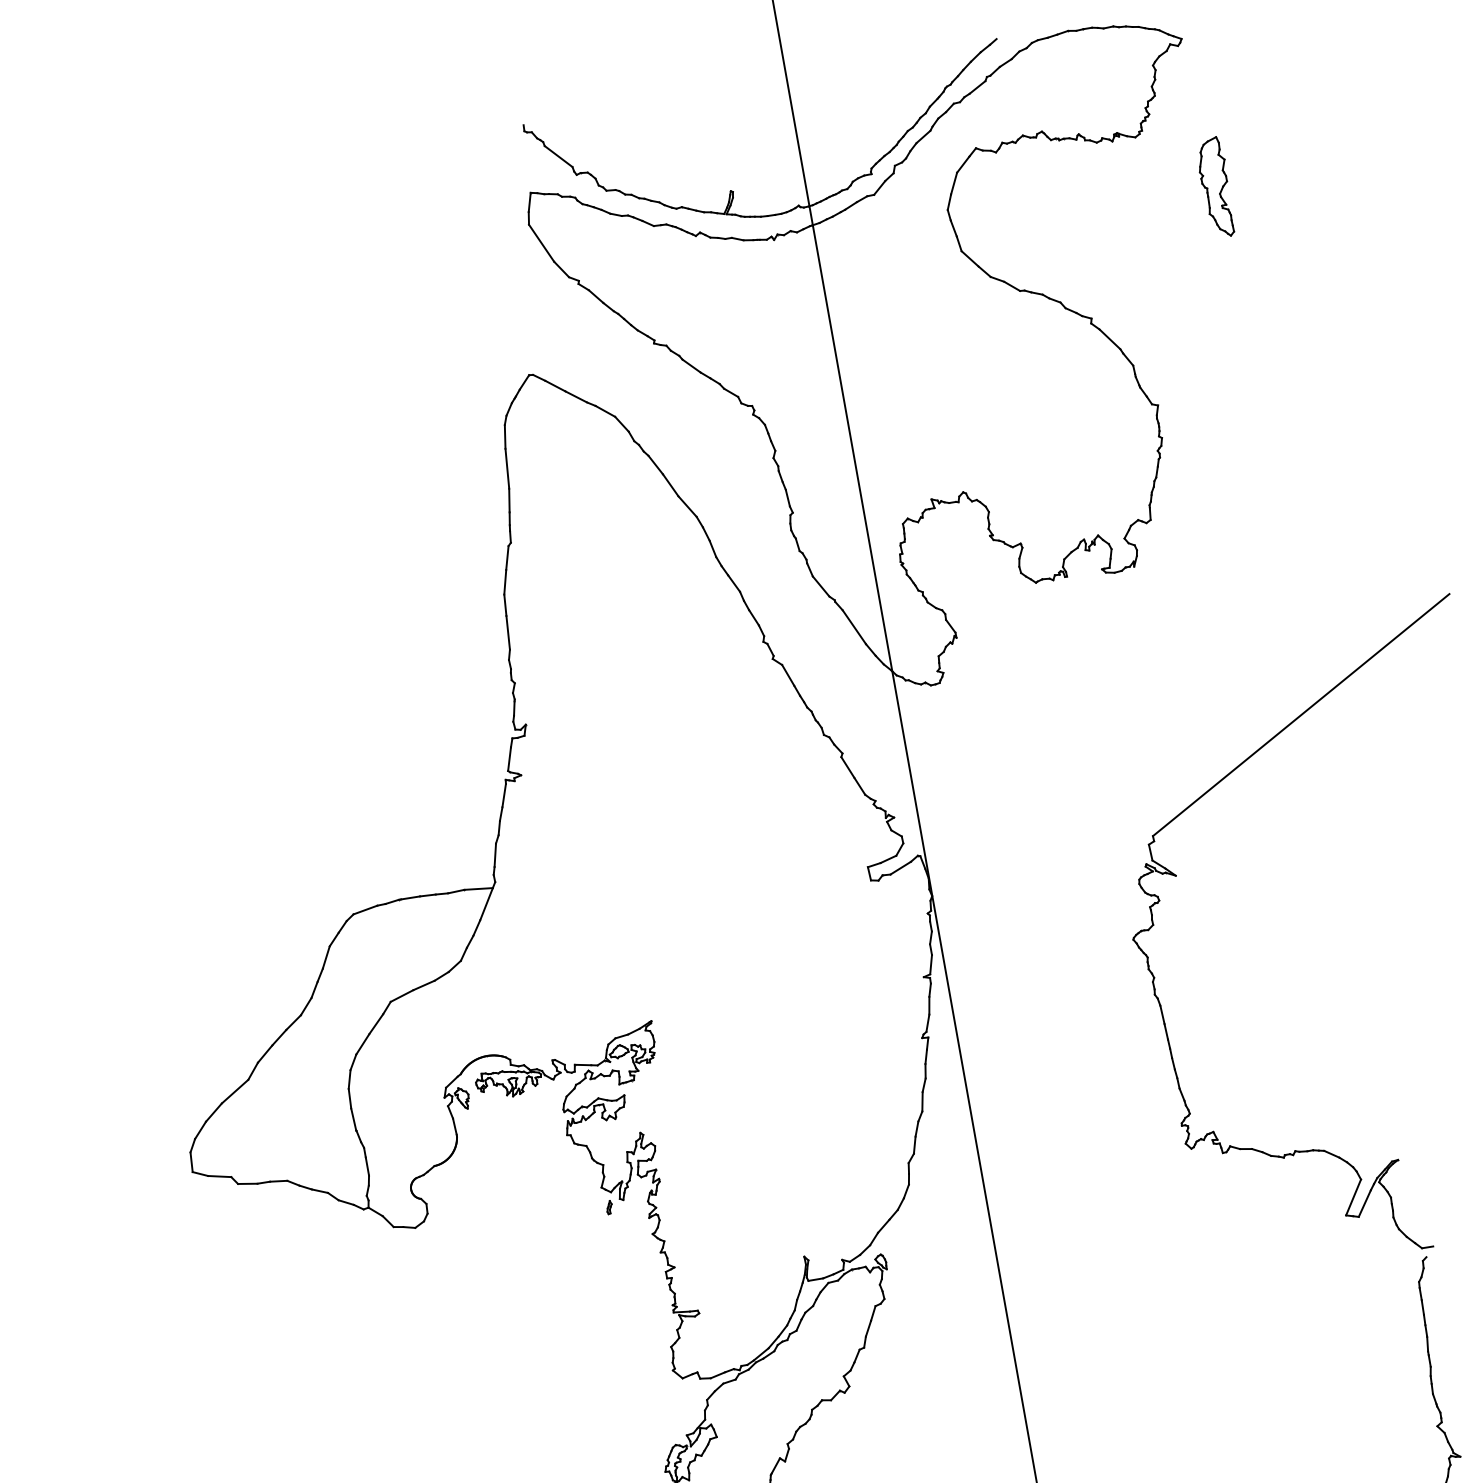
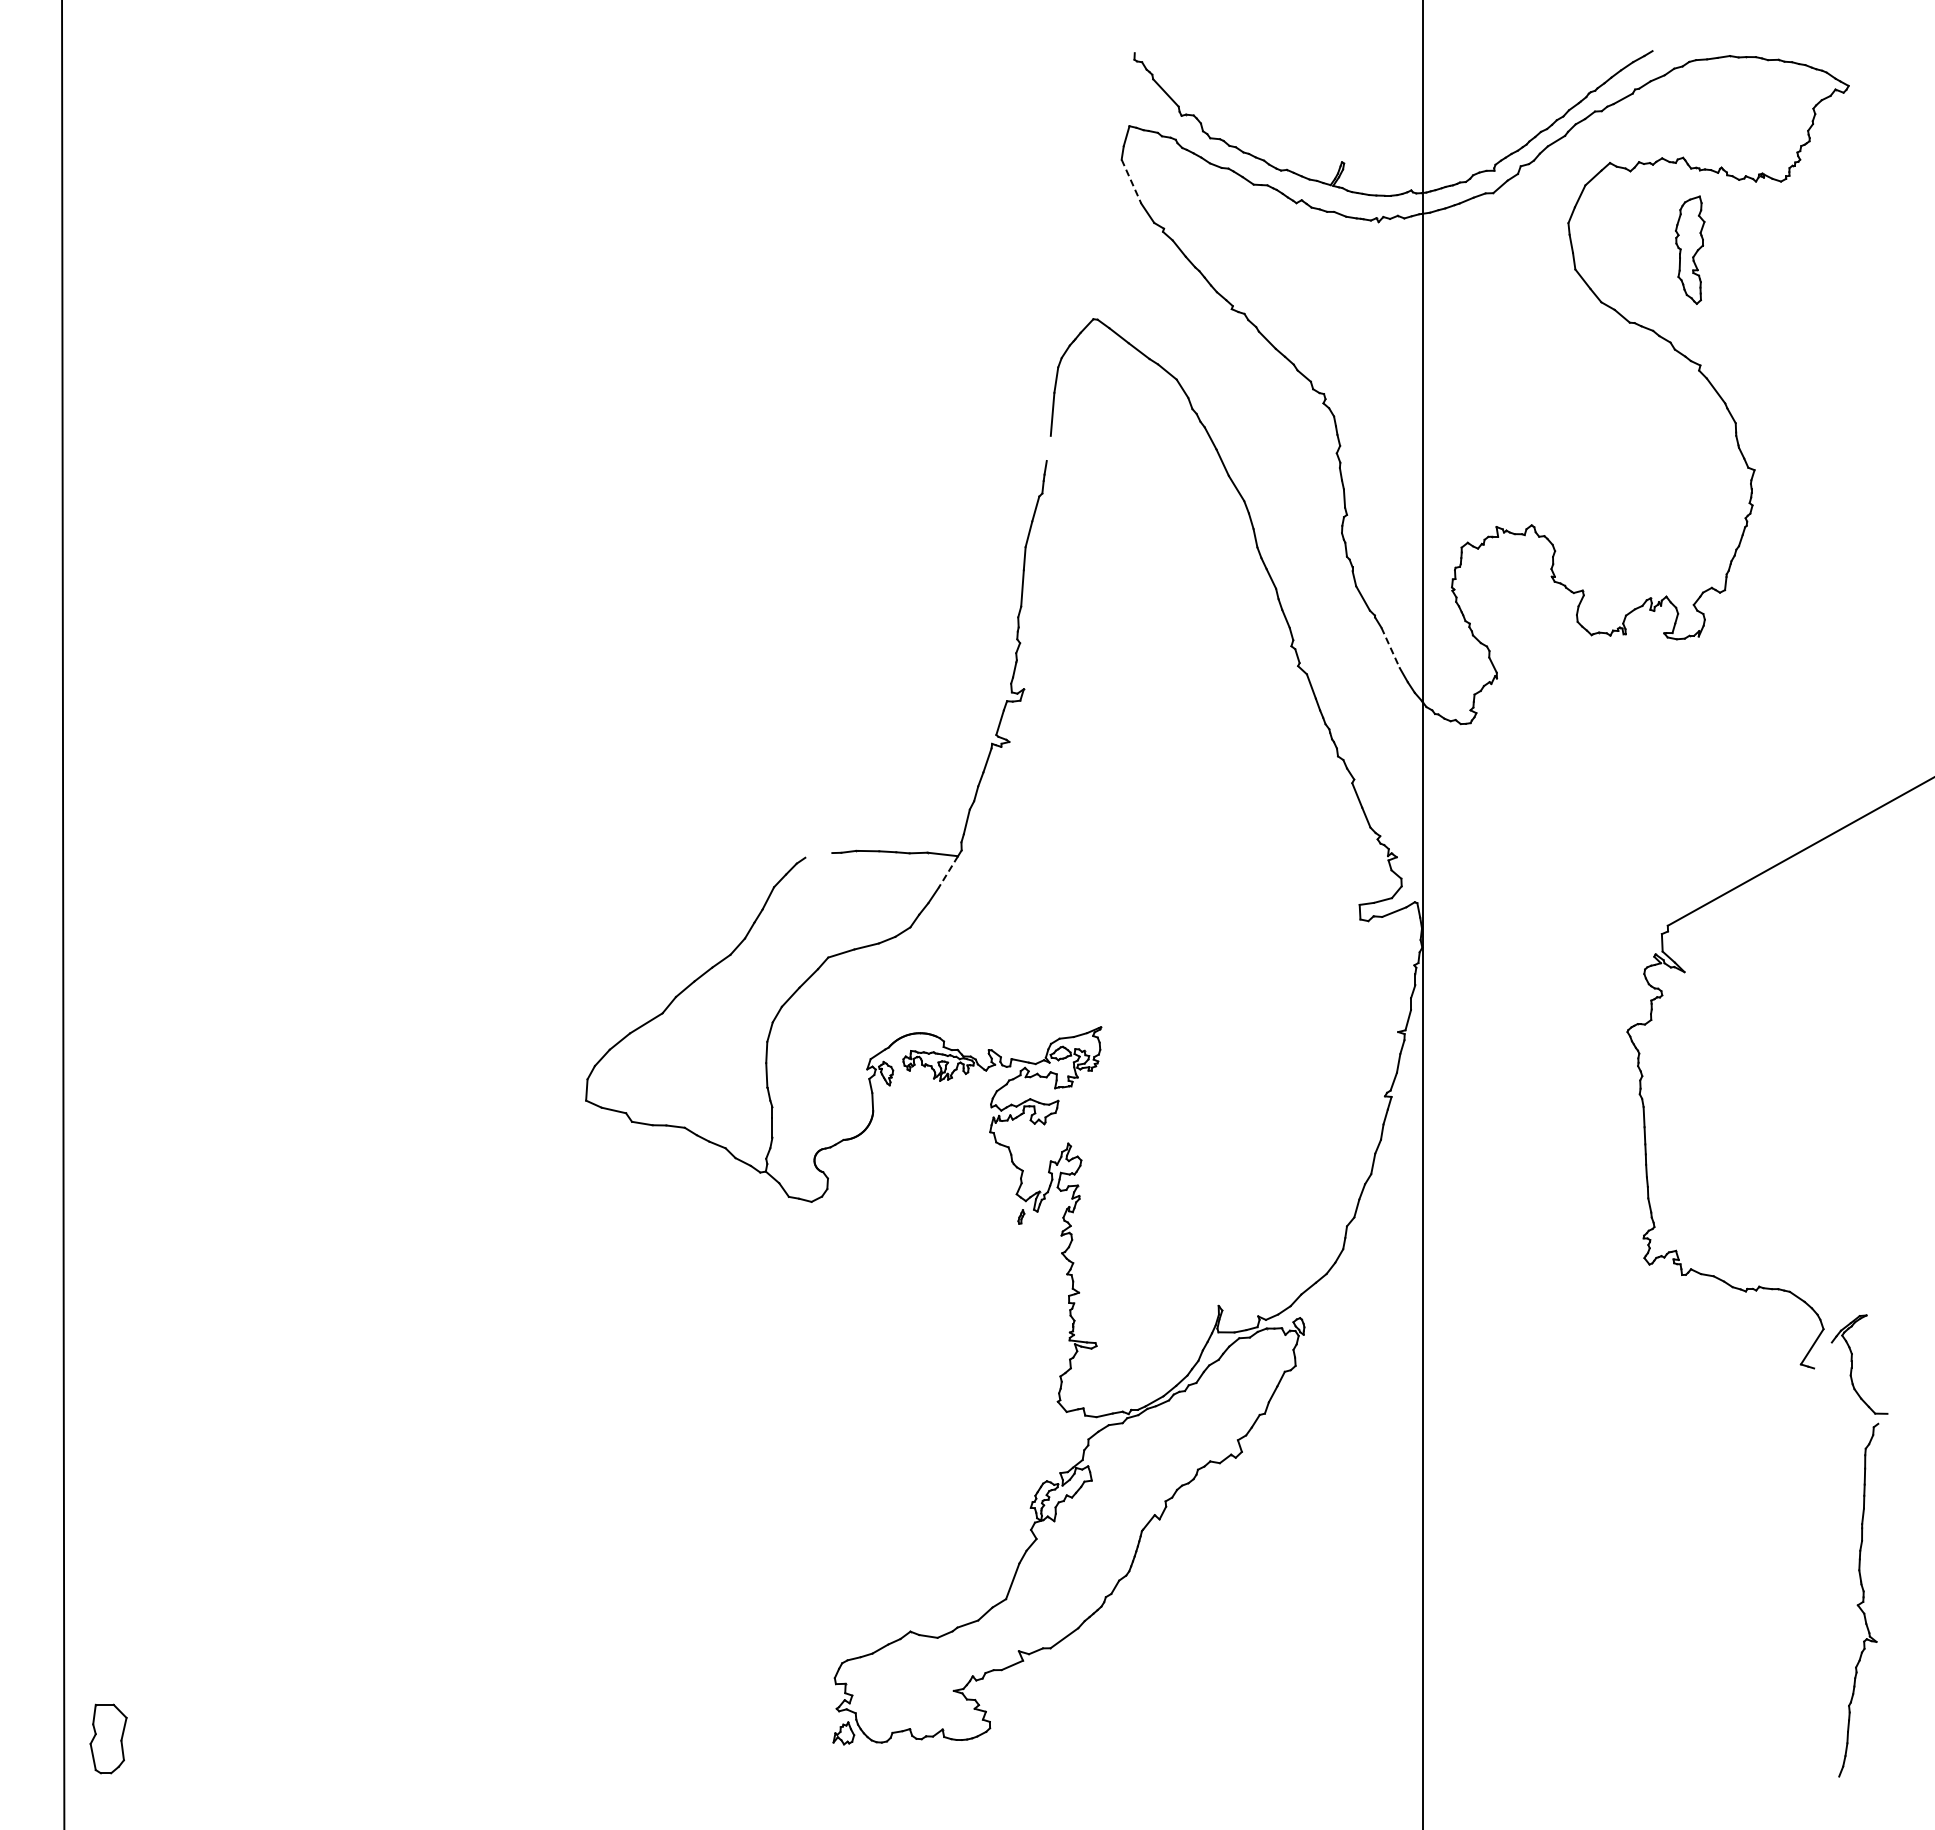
part: (1216, 187) -> (1690, 249), moved
line: (541, 243) -> (1131, 182), solid -> dashed
line: (509, 500) -> (1048, 448), removed
line: (854, 627) -> (1390, 648), solid -> dashed
line: (486, 904) -> (948, 872), solid -> dashed
line: (365, 910) -> (818, 855), removed
line: (1364, 1203) -> (1822, 1355), removed

